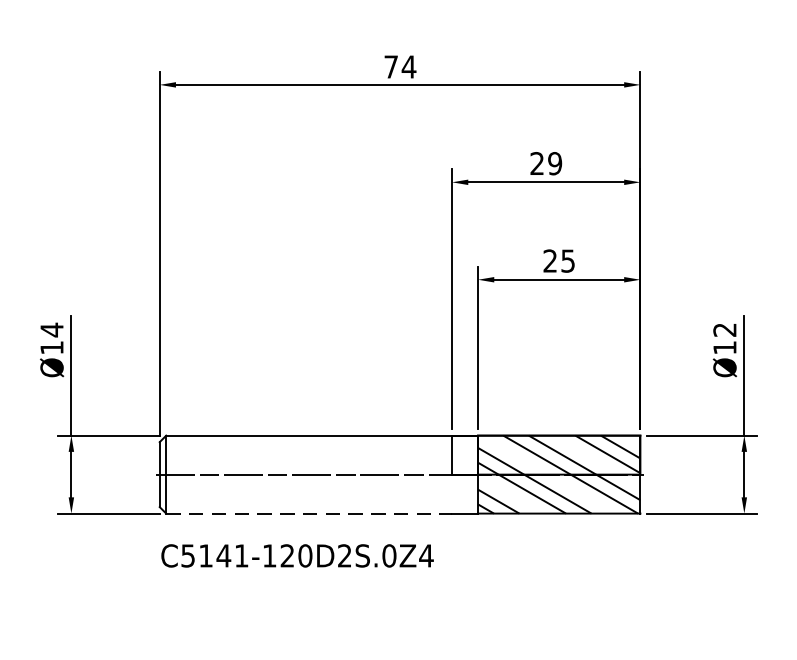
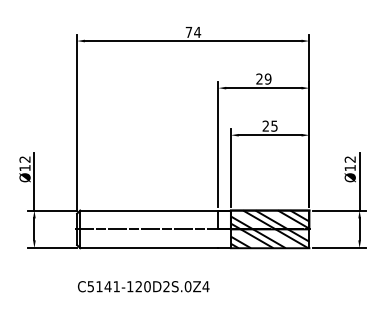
text: (50, 330) -> (24, 159), Ø14 -> Ø12
line: (309, 514) -> (149, 248), dashed -> solid
text: (297, 555) -> (143, 286), moved

